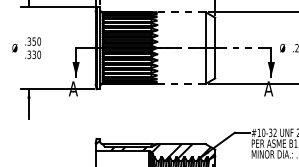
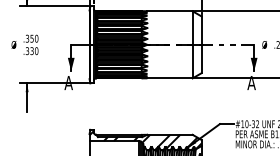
line: (182, 12) -> (170, 11), dashed -> solid
line: (182, 84) -> (170, 78), dashed -> solid

